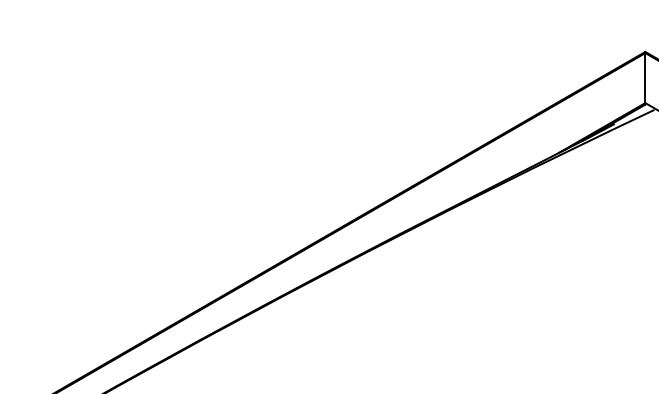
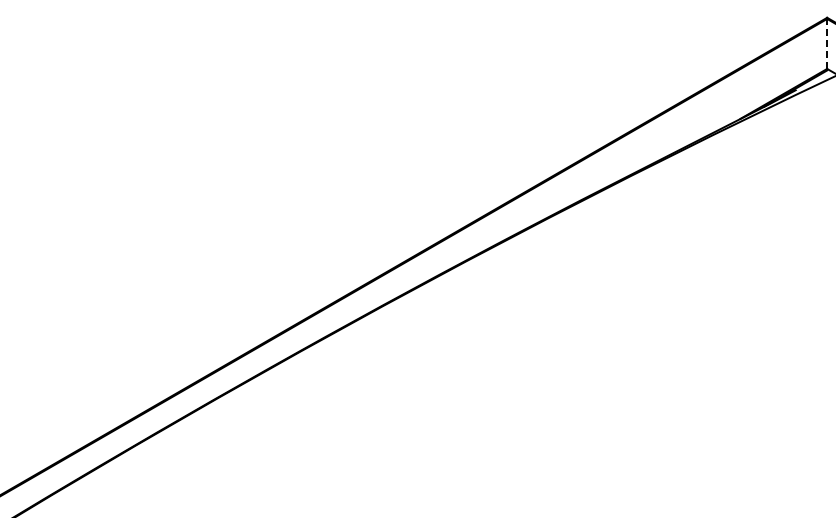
line: (645, 77) -> (827, 43), solid -> dashed

